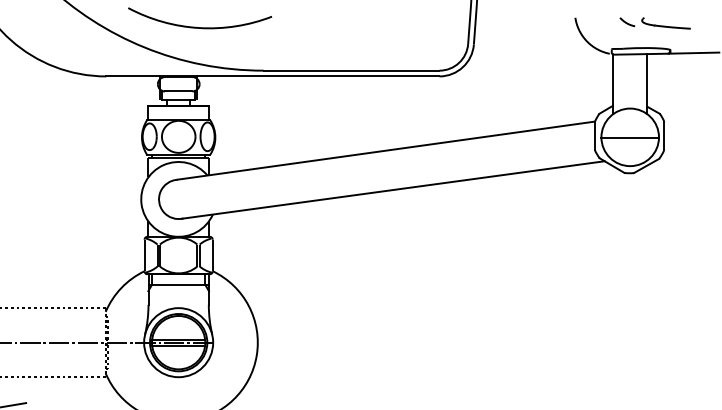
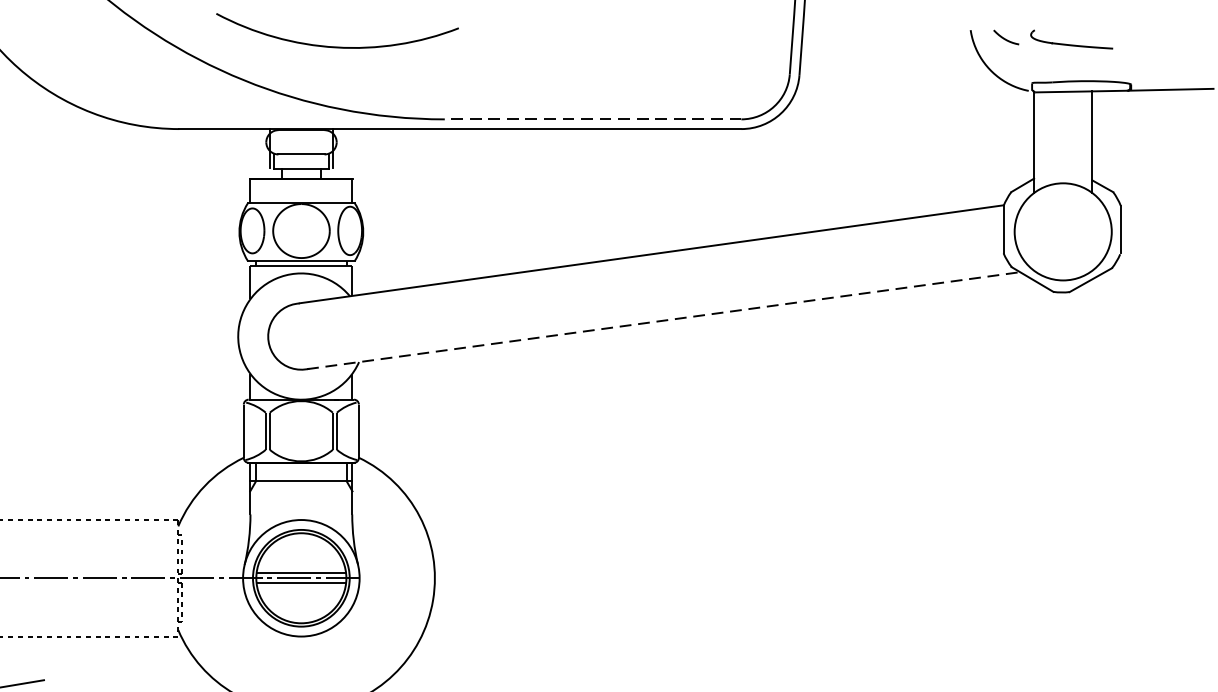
part: (654, 23) -> (1051, 39), moved
line: (351, 70) -> (592, 119), solid -> dashed
line: (630, 137) -> (1063, 232), removed
line: (393, 189) -> (663, 319), solid -> dashed

